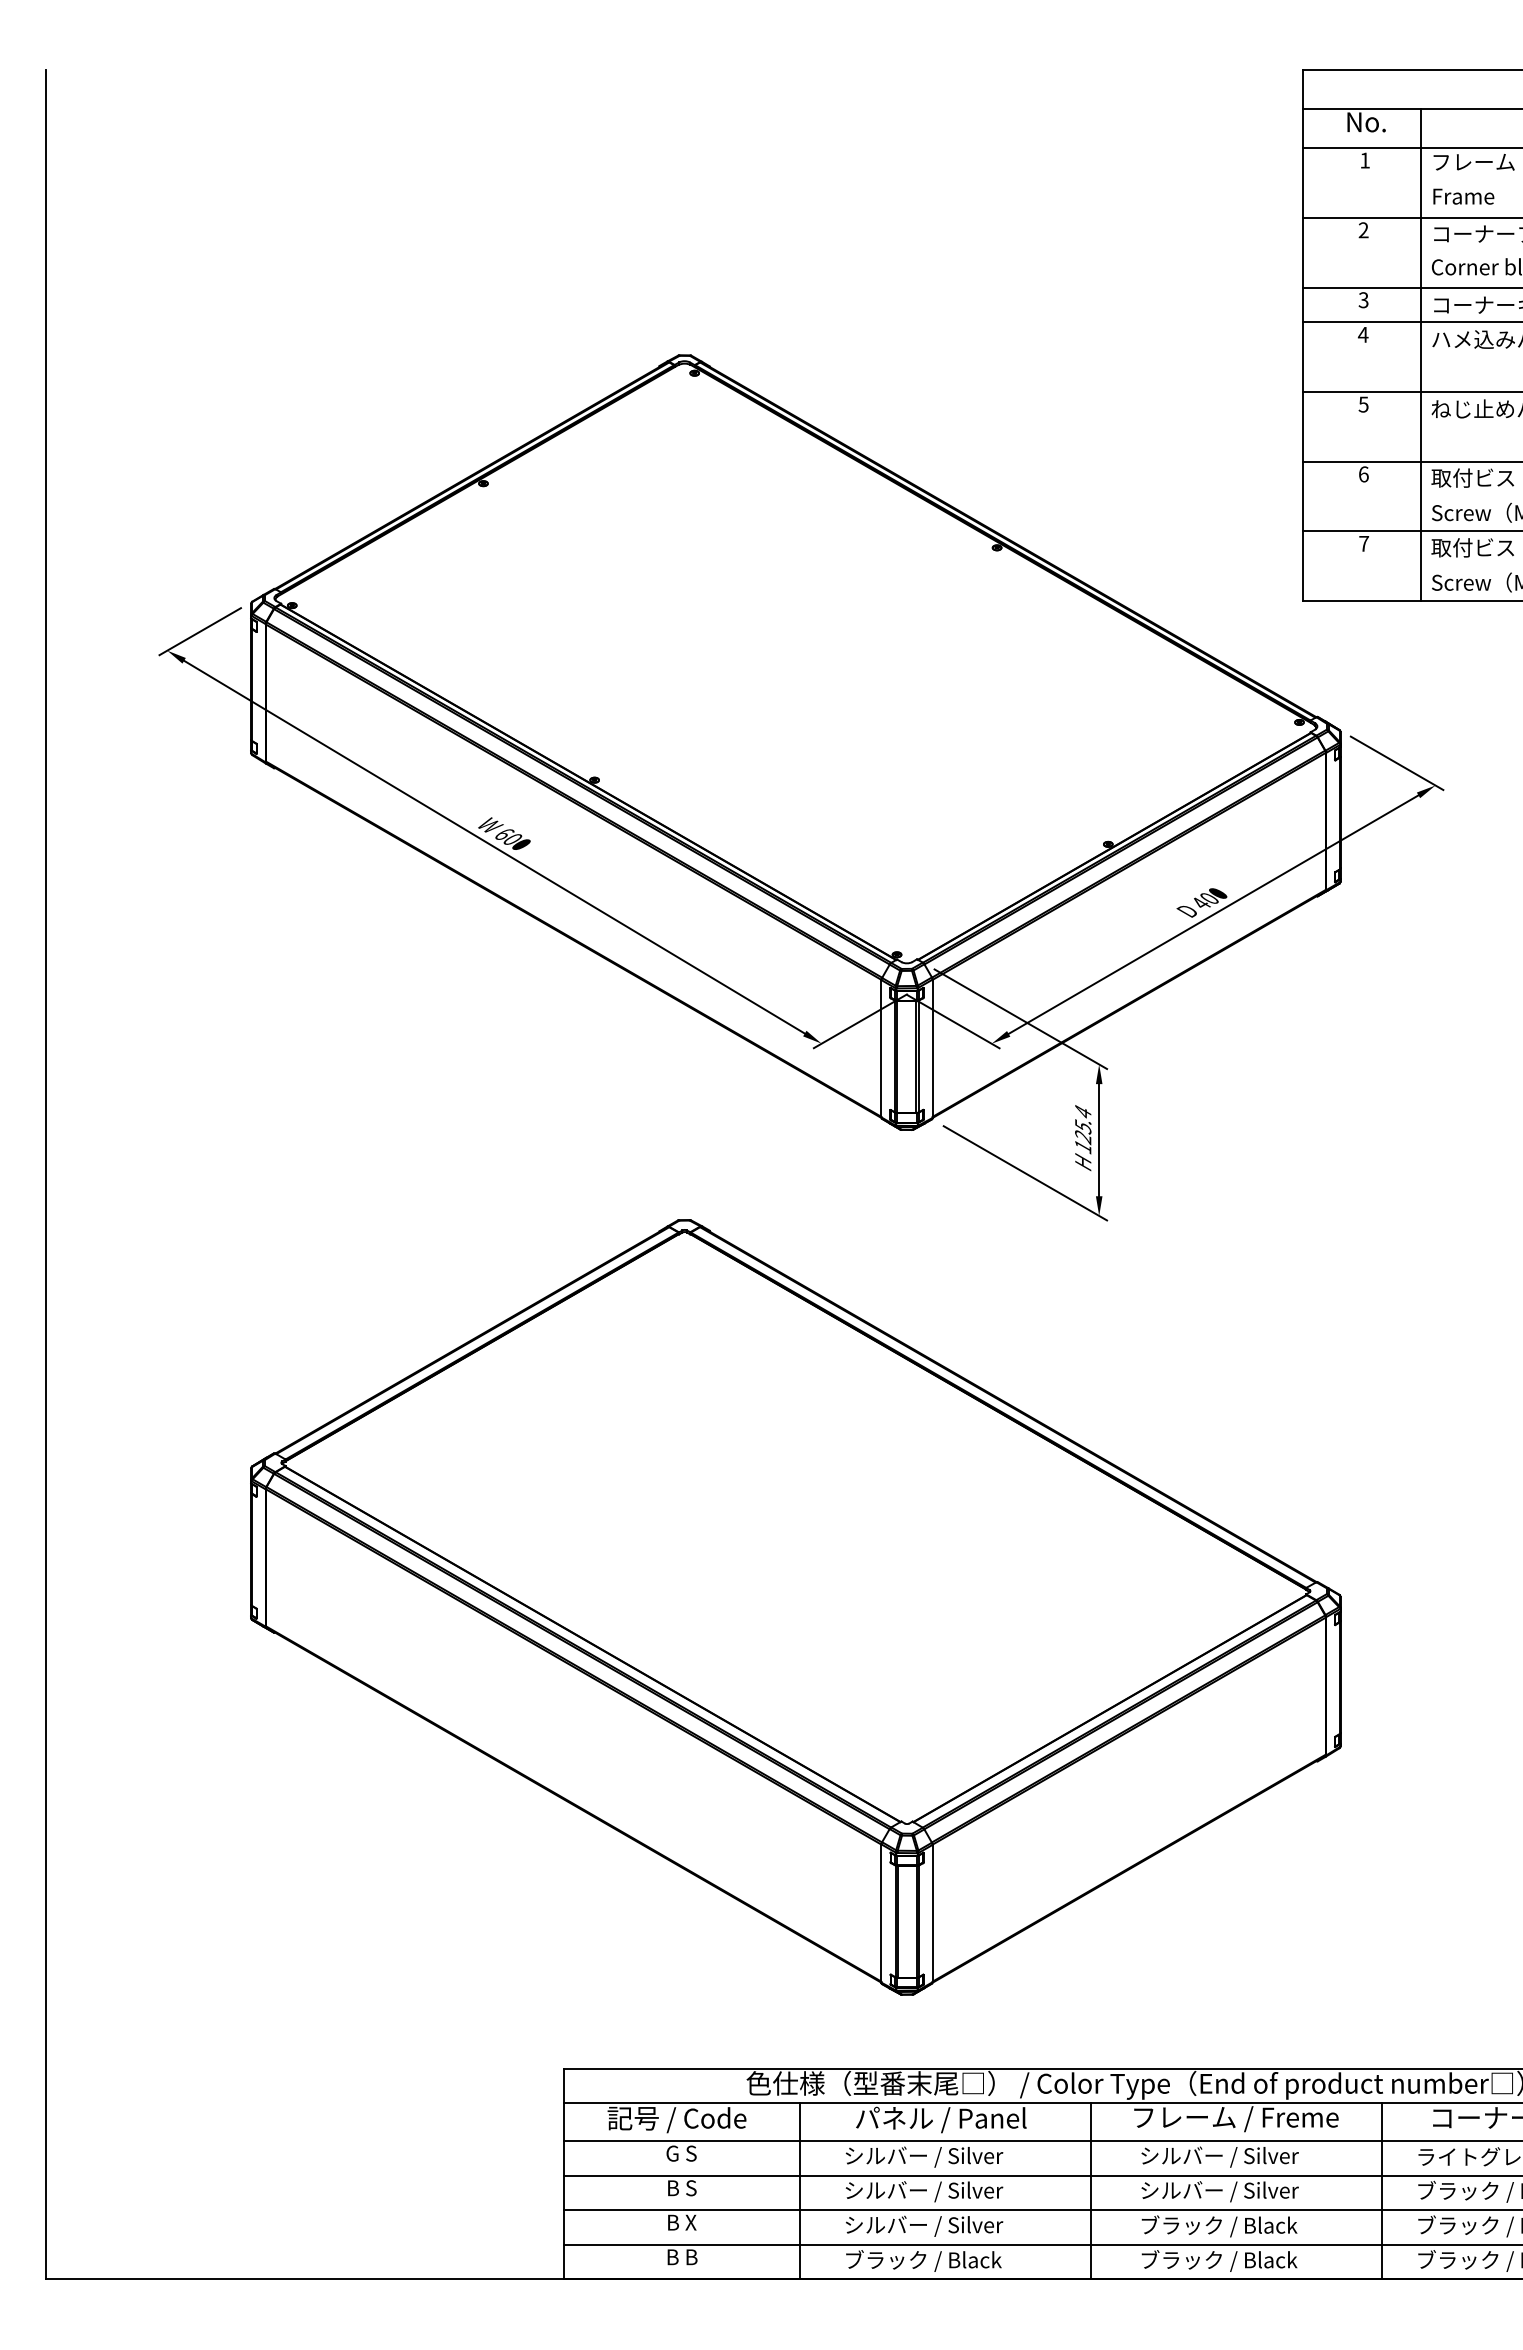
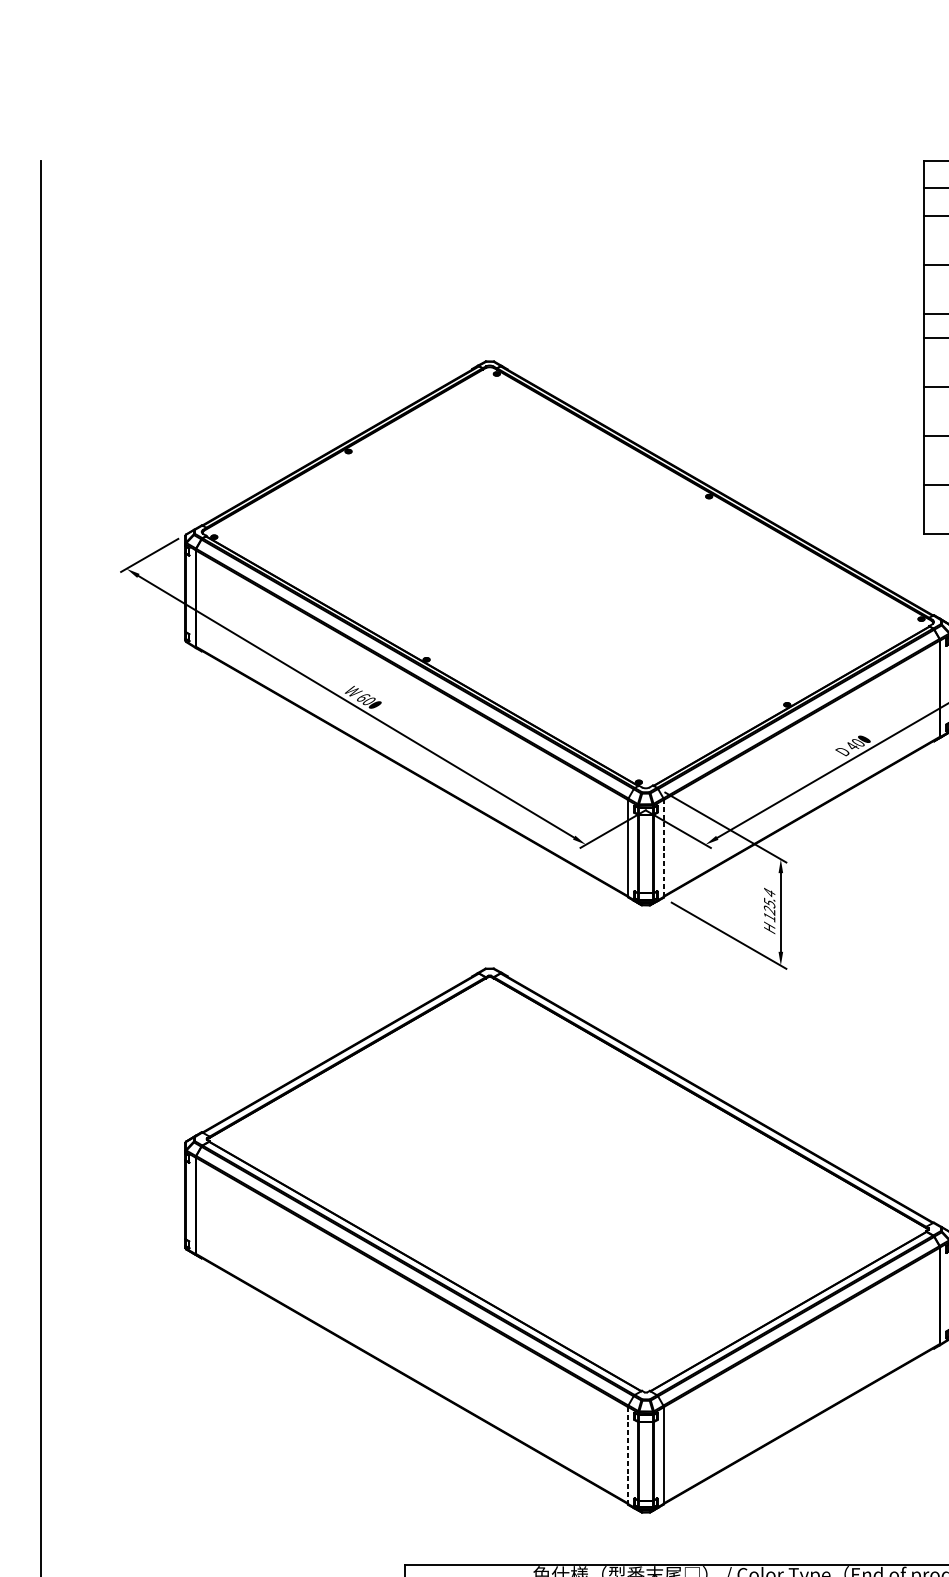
line: (932, 1048) -> (663, 848), solid -> dashed
line: (881, 1914) -> (628, 1456), solid -> dashed

